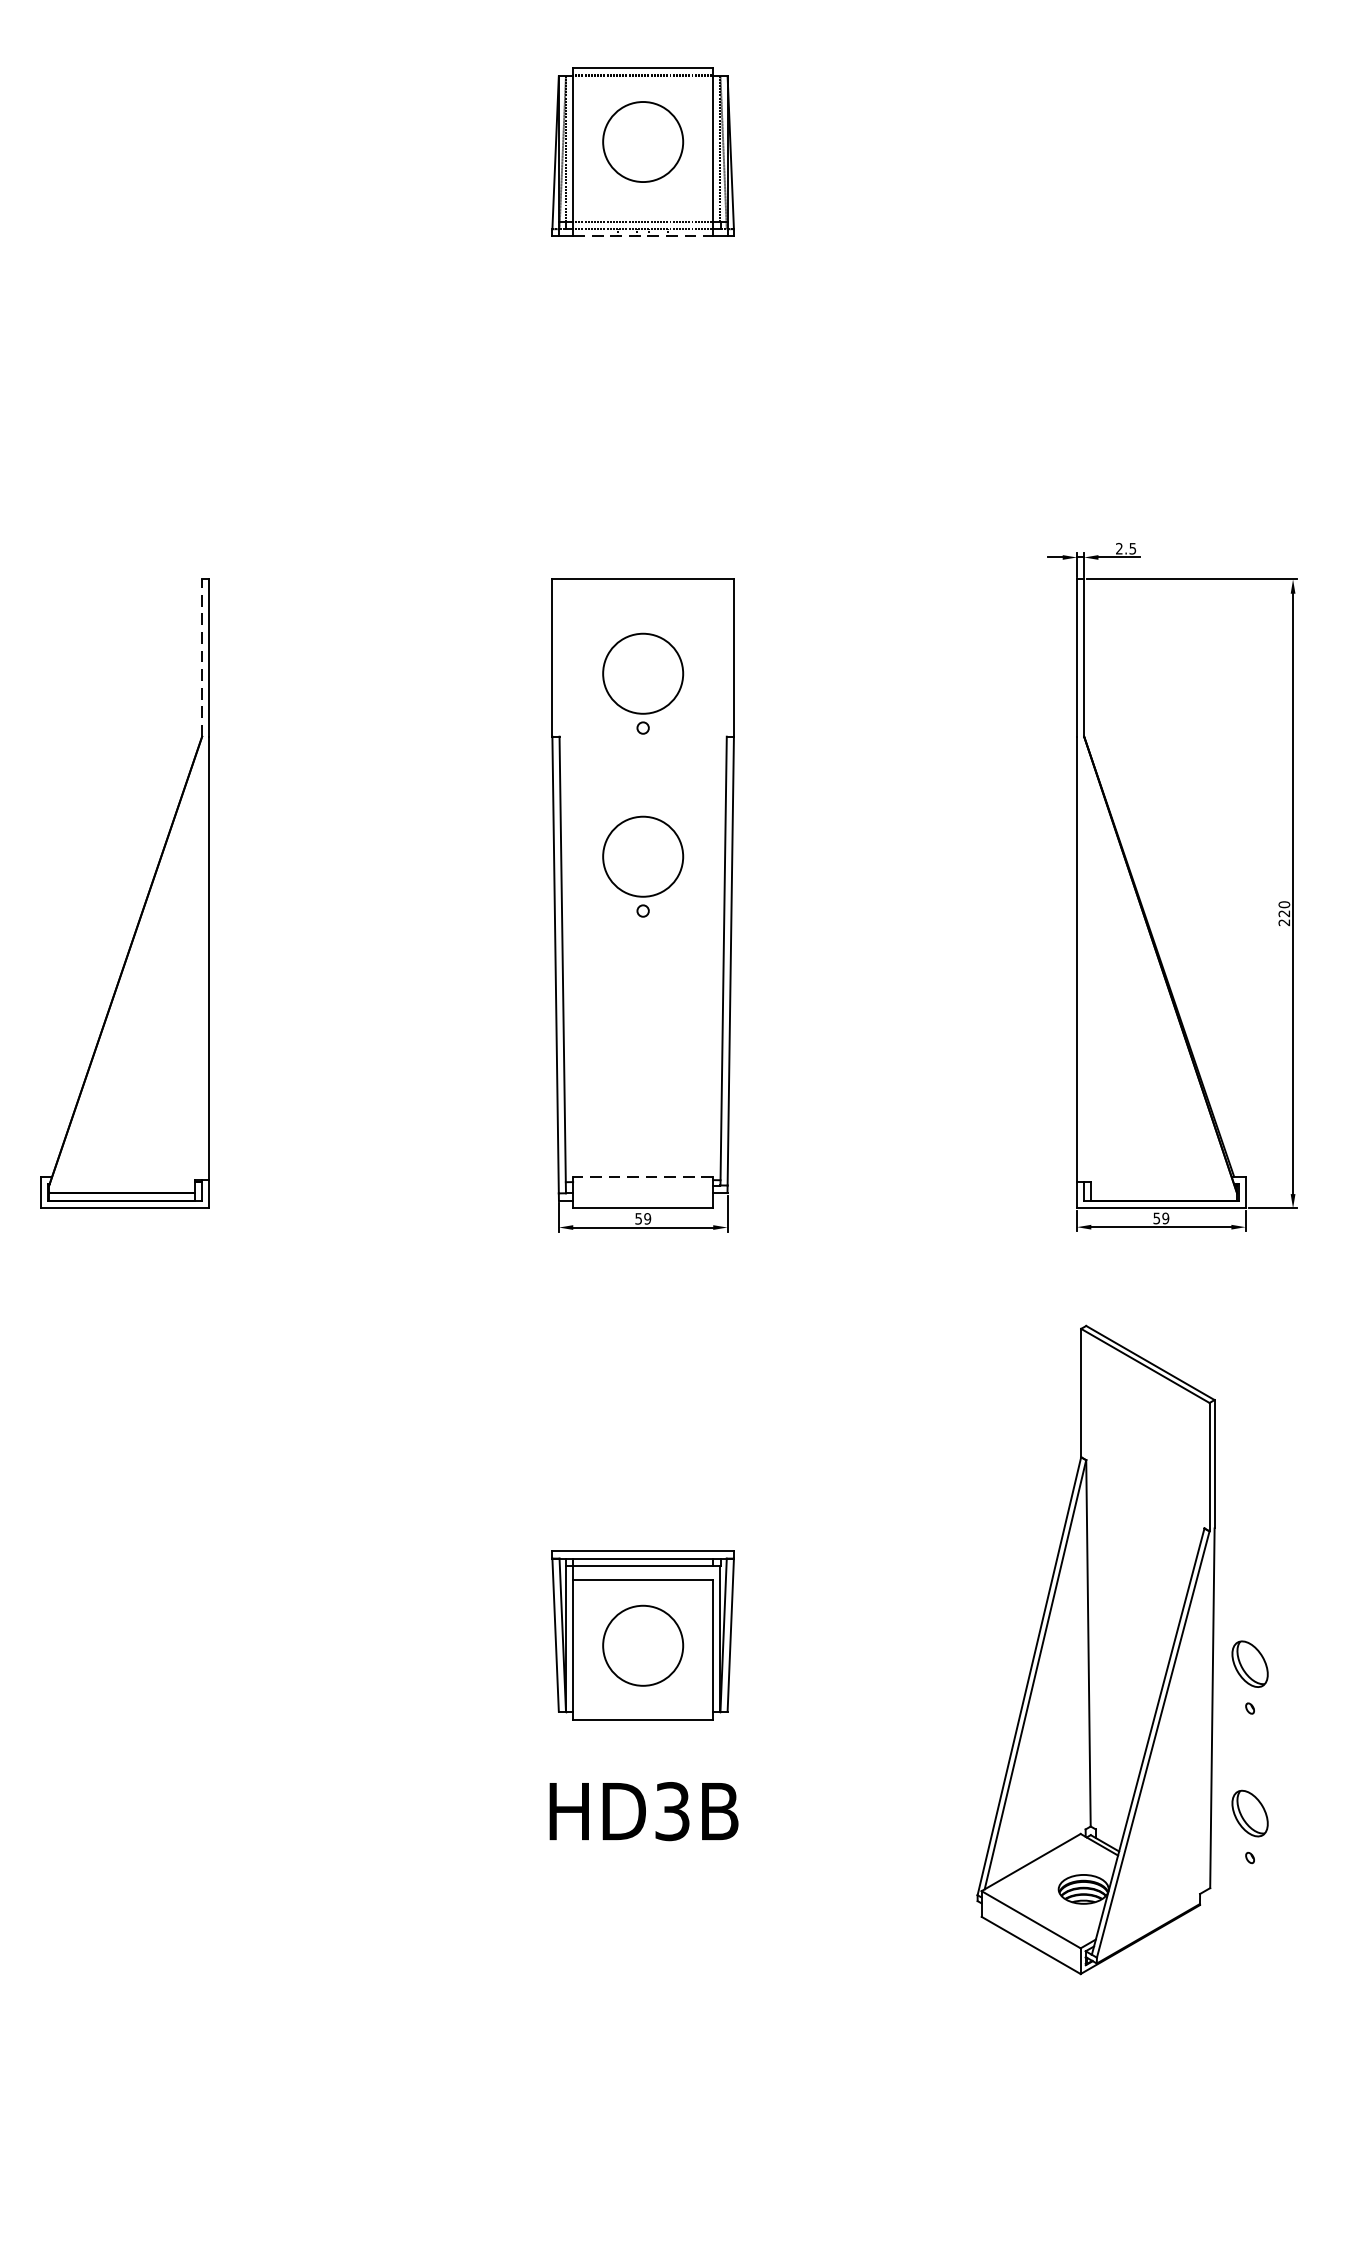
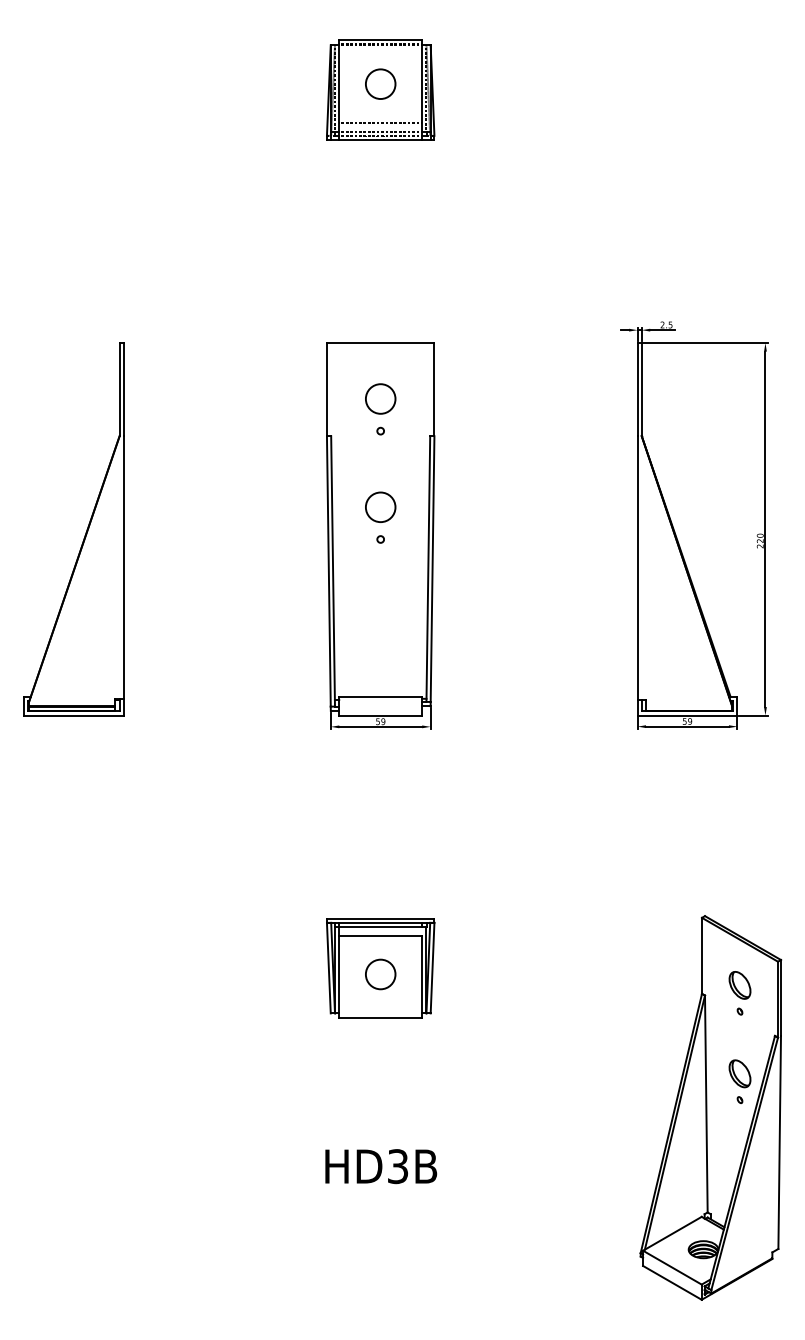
circle: (642, 142) -> (380, 84), size x0.62
line: (642, 208) -> (380, 123), added
line: (644, 237) -> (381, 140), dashed -> solid
line: (201, 657) -> (119, 389), dashed -> solid
circle: (642, 672) -> (380, 398), size x0.62
circle: (642, 857) -> (380, 507), size x0.62
line: (642, 1176) -> (380, 696), dashed -> solid
circle: (642, 1645) -> (380, 974), size x0.62
part: (1095, 1649) -> (710, 1107), moved
text: (644, 1811) -> (381, 1166), moved

